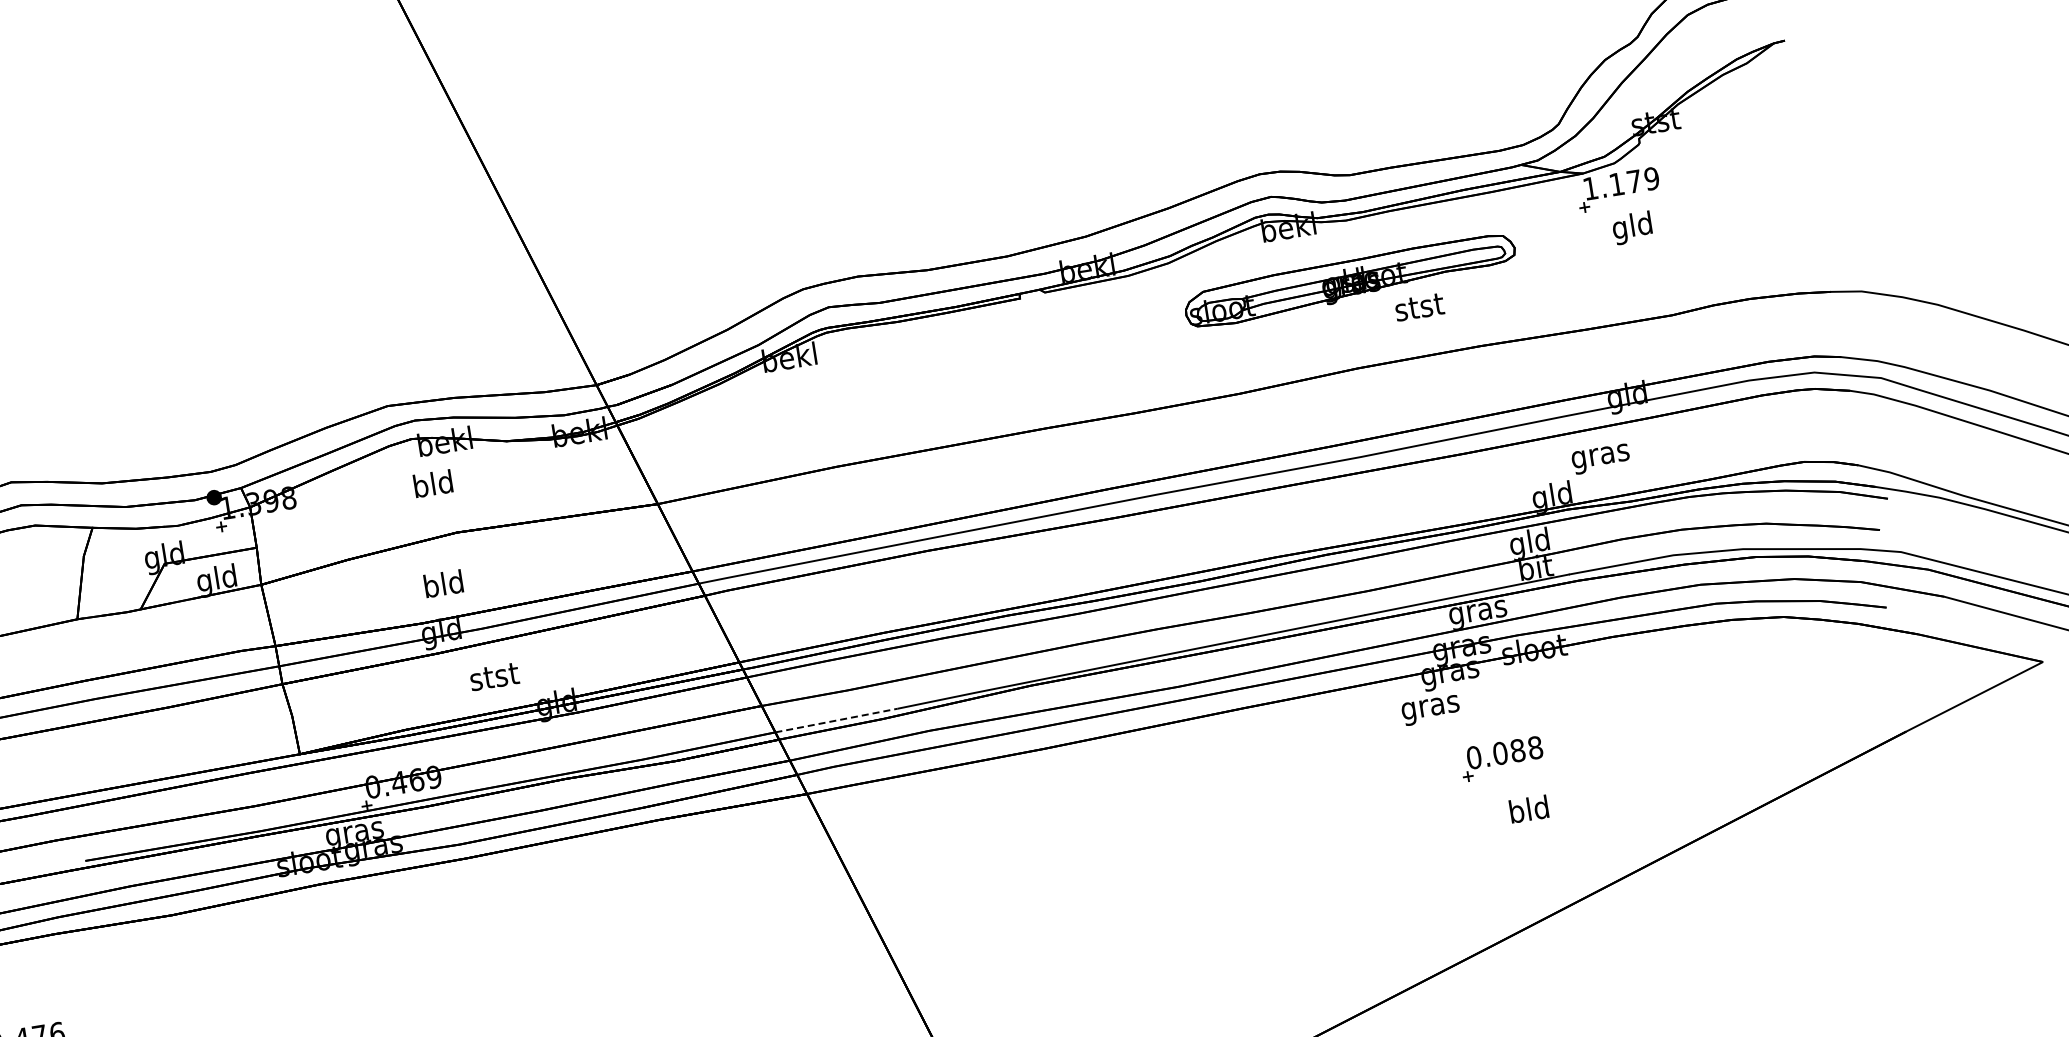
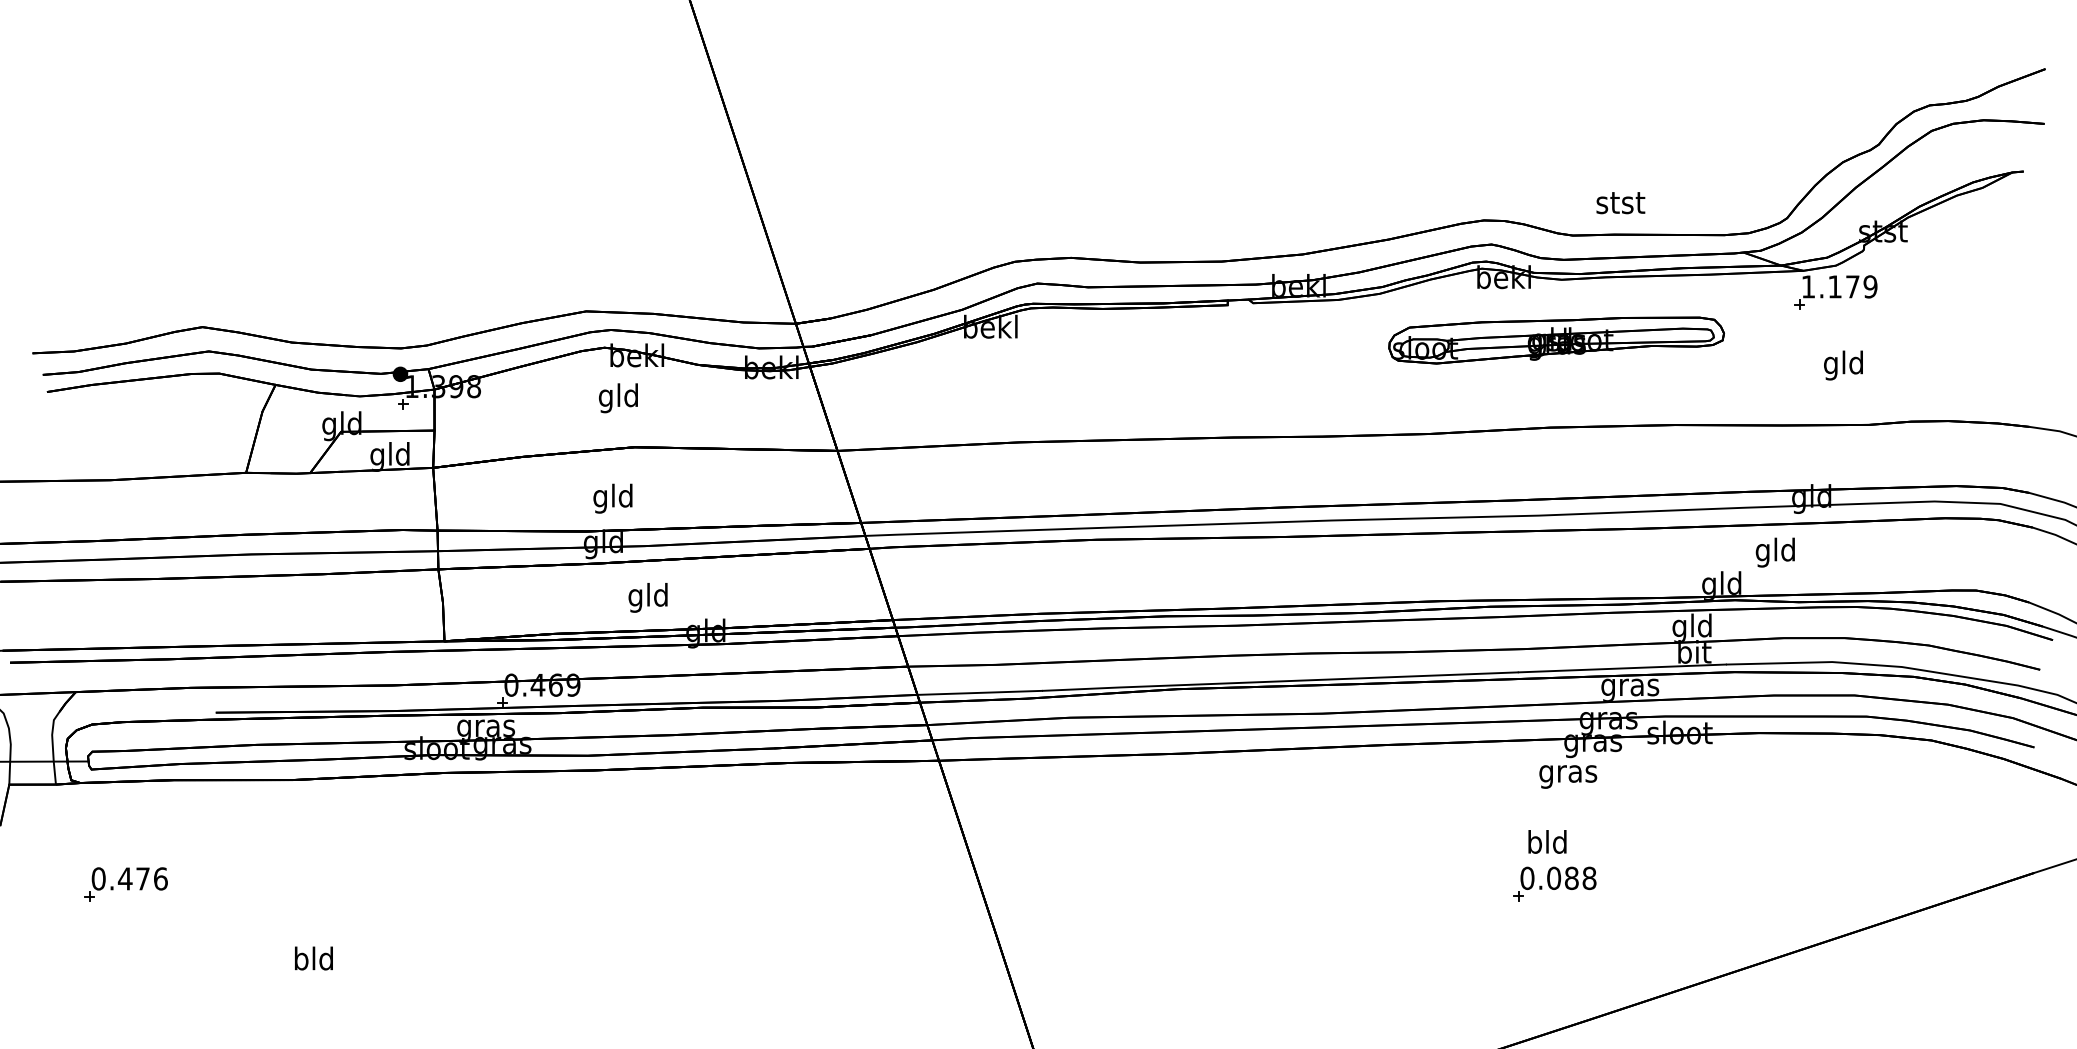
text: (1632, 228) -> (1843, 365), moved
text: (1419, 307) -> (1620, 203), moved
text: (1600, 456) -> (1775, 552), gras -> gld
text: (420, 489) -> (605, 398), bld -> gld
text: (431, 588) -> (600, 498), bld -> gld
text: (494, 678) -> (648, 597), stst -> gld
line: (837, 720) -> (980, 692), dashed -> solid
part: (1501, 758) -> (1554, 883), moved
text: (1528, 808) -> (1547, 841), moved

